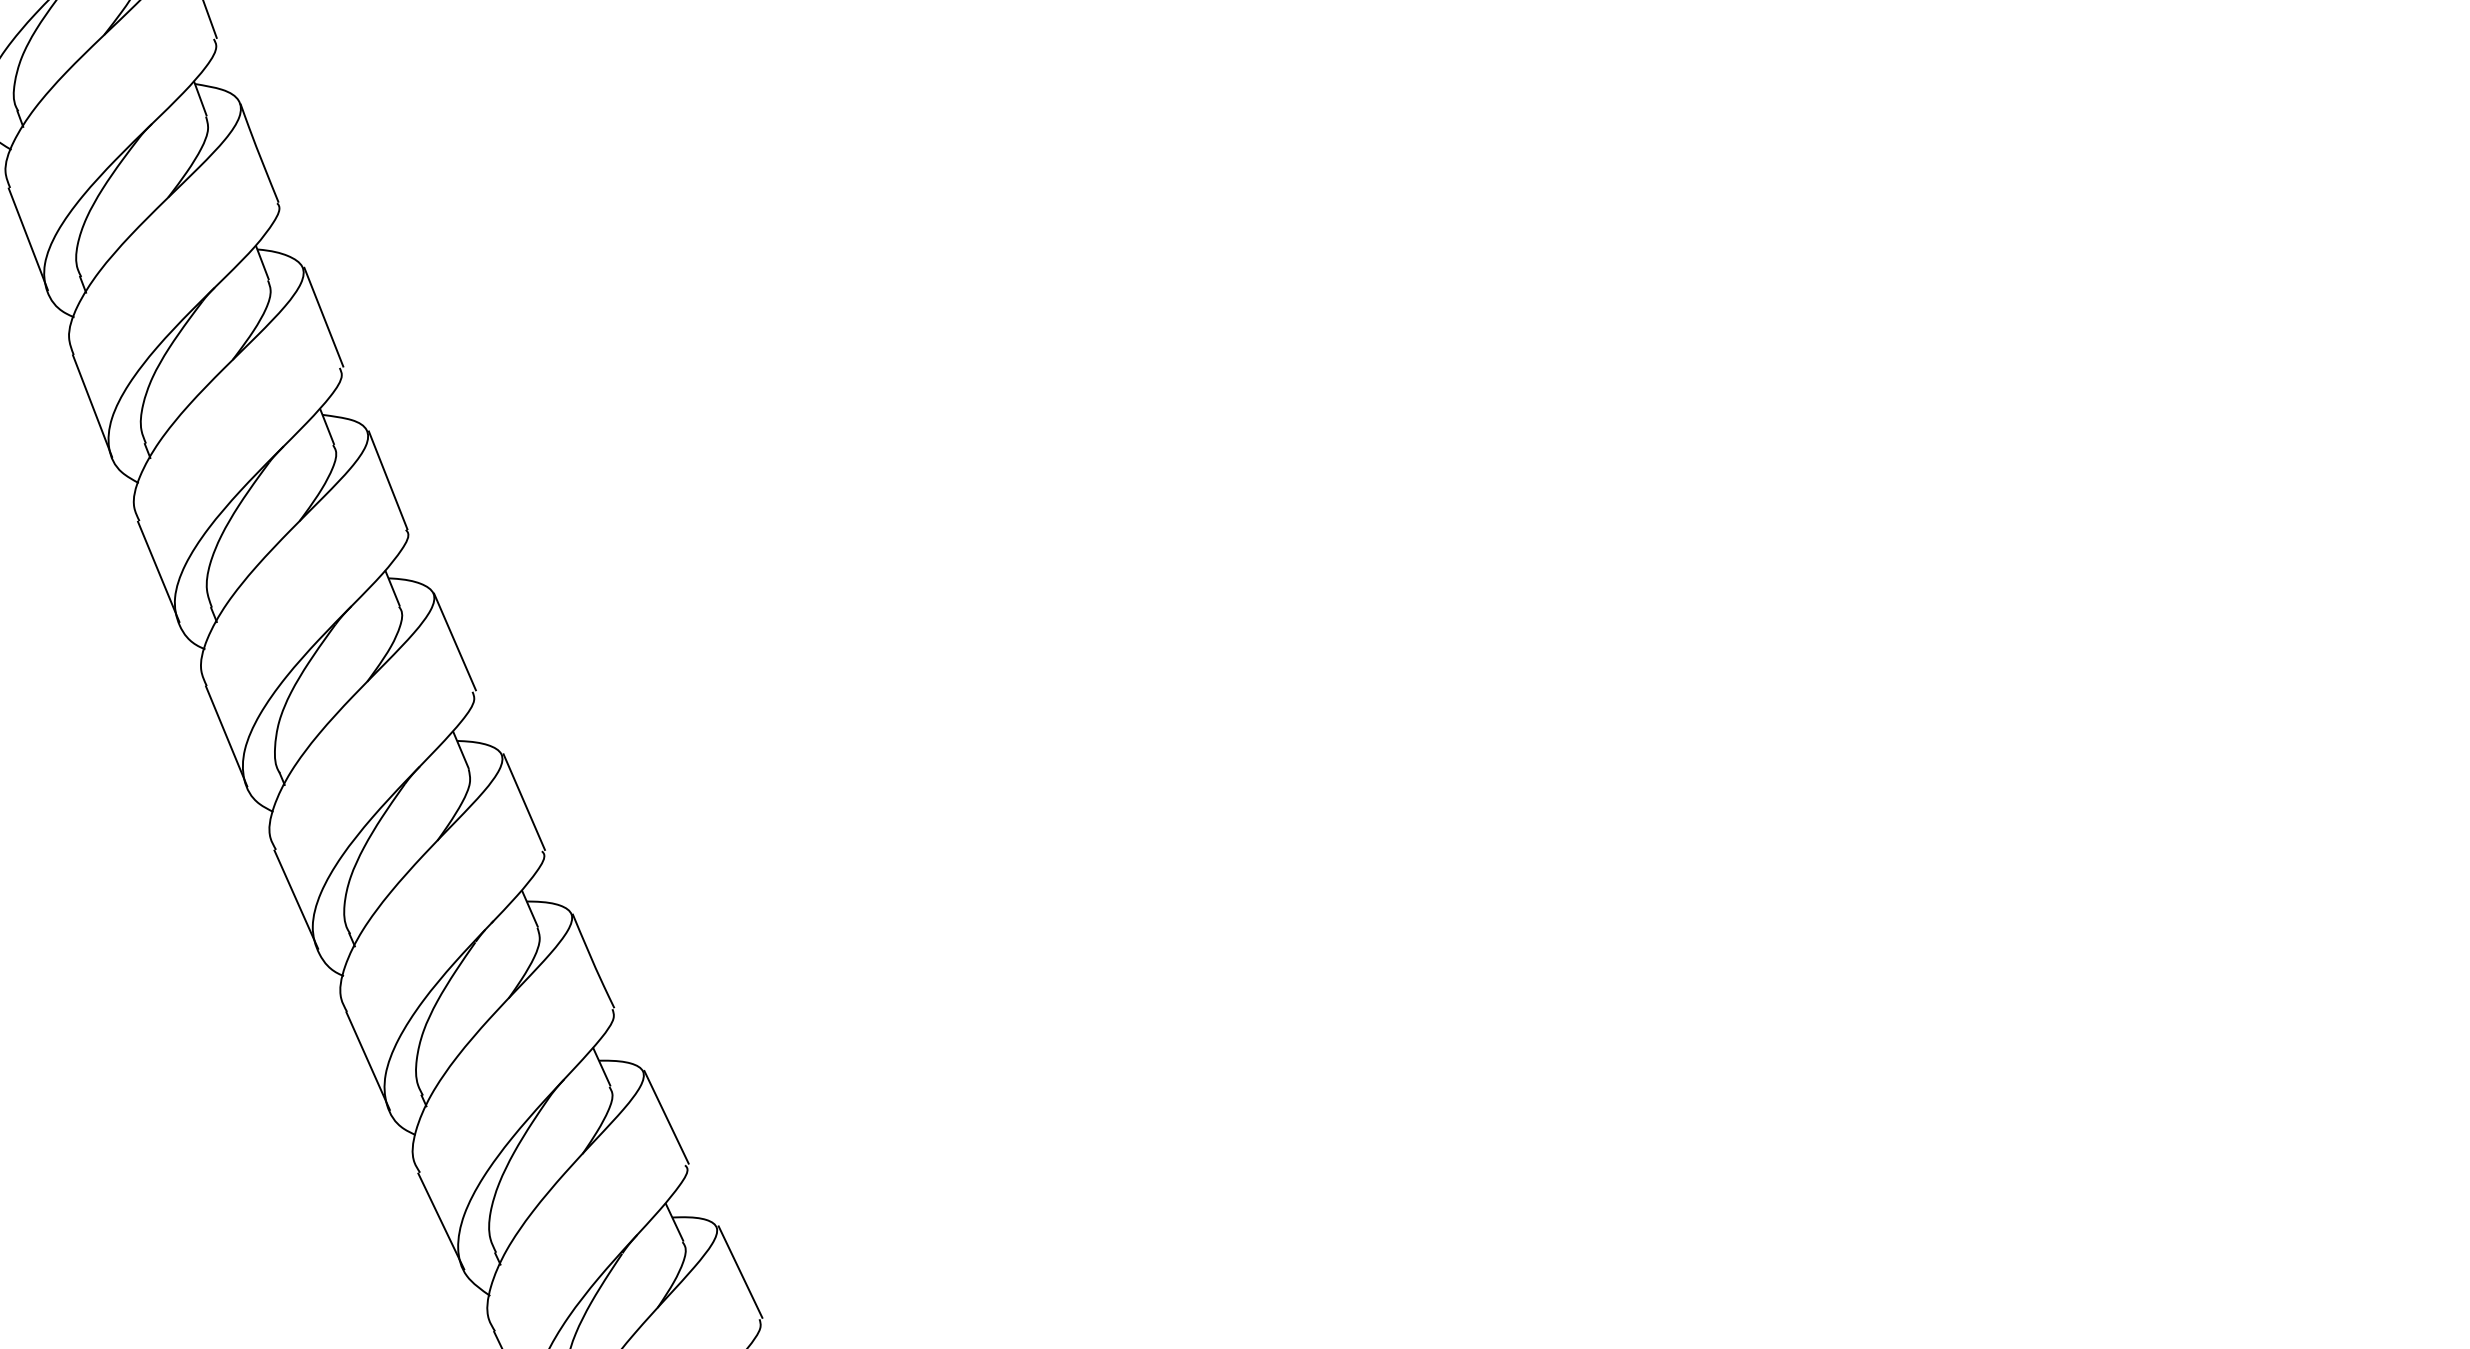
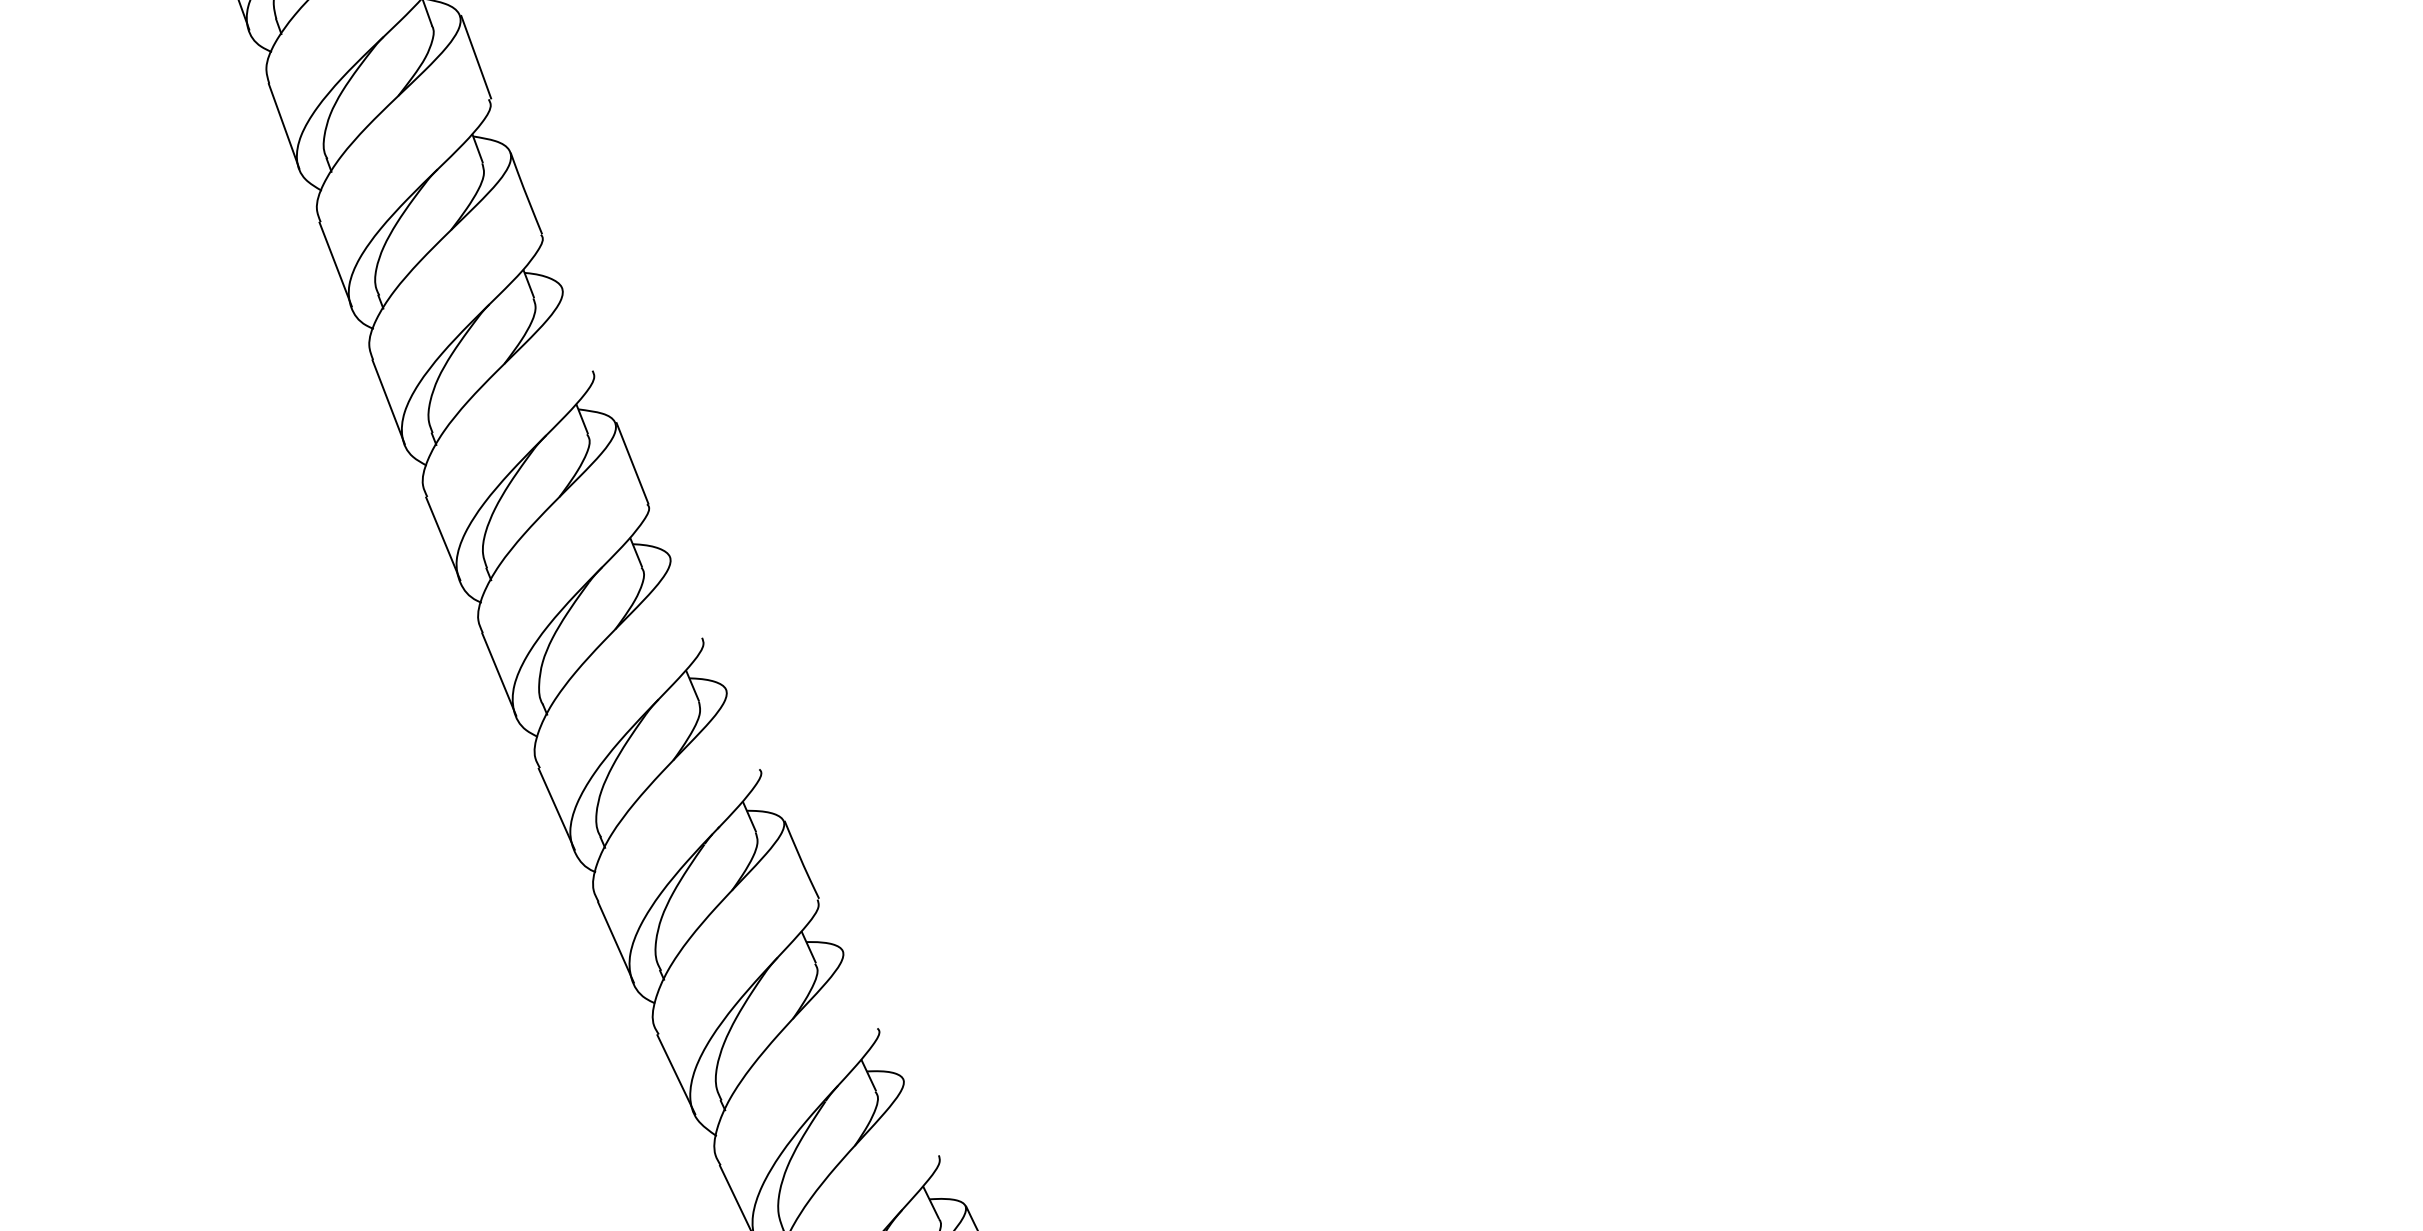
line: (323, 316) -> (579, 328), removed
line: (454, 641) -> (687, 596), removed
line: (523, 801) -> (744, 728), removed
line: (665, 1116) -> (861, 988), removed
line: (740, 1272) -> (923, 1116), removed

